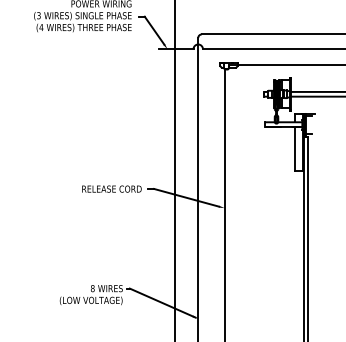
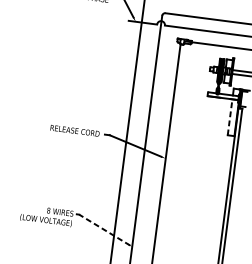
line: (295, 148) -> (230, 117), solid -> dashed
line: (162, 303) -> (104, 230), solid -> dashed

